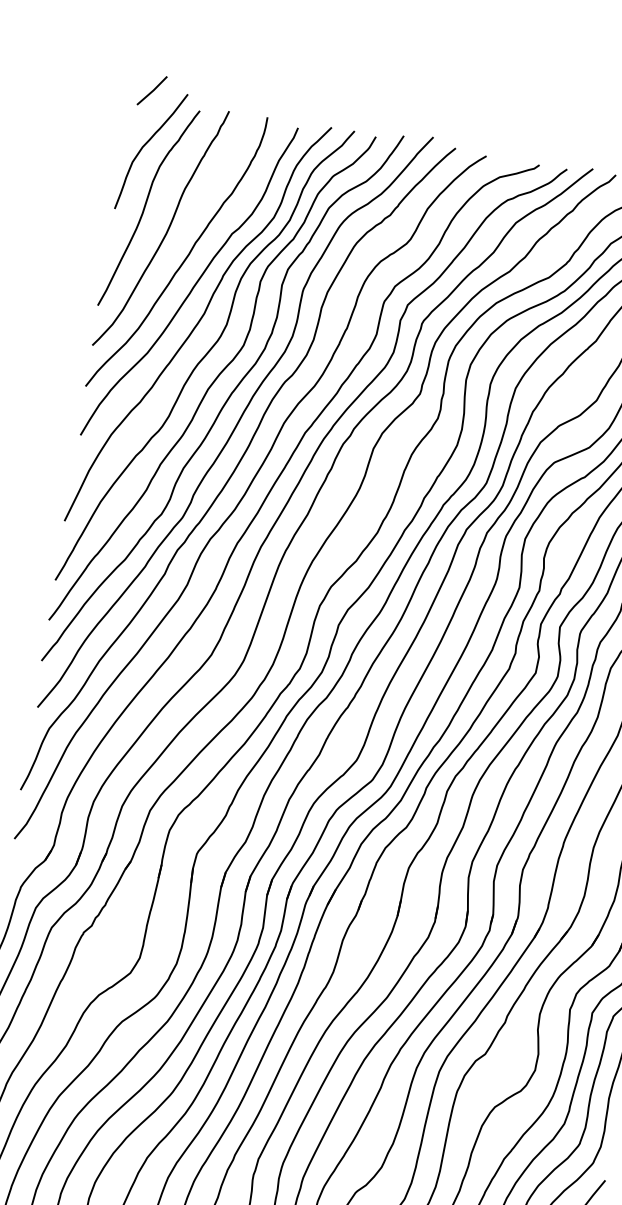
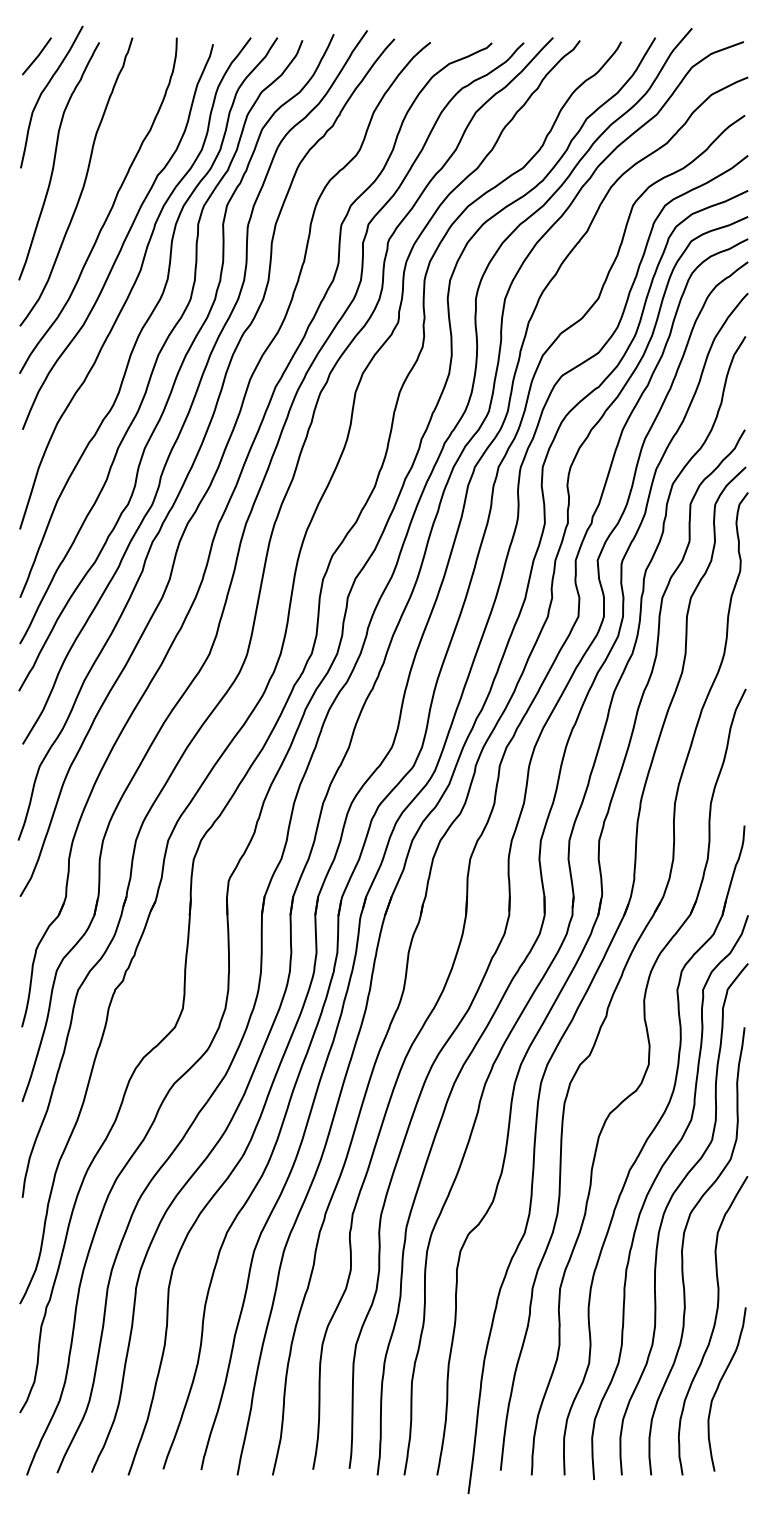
line: (151, 90) -> (36, 56), moved

